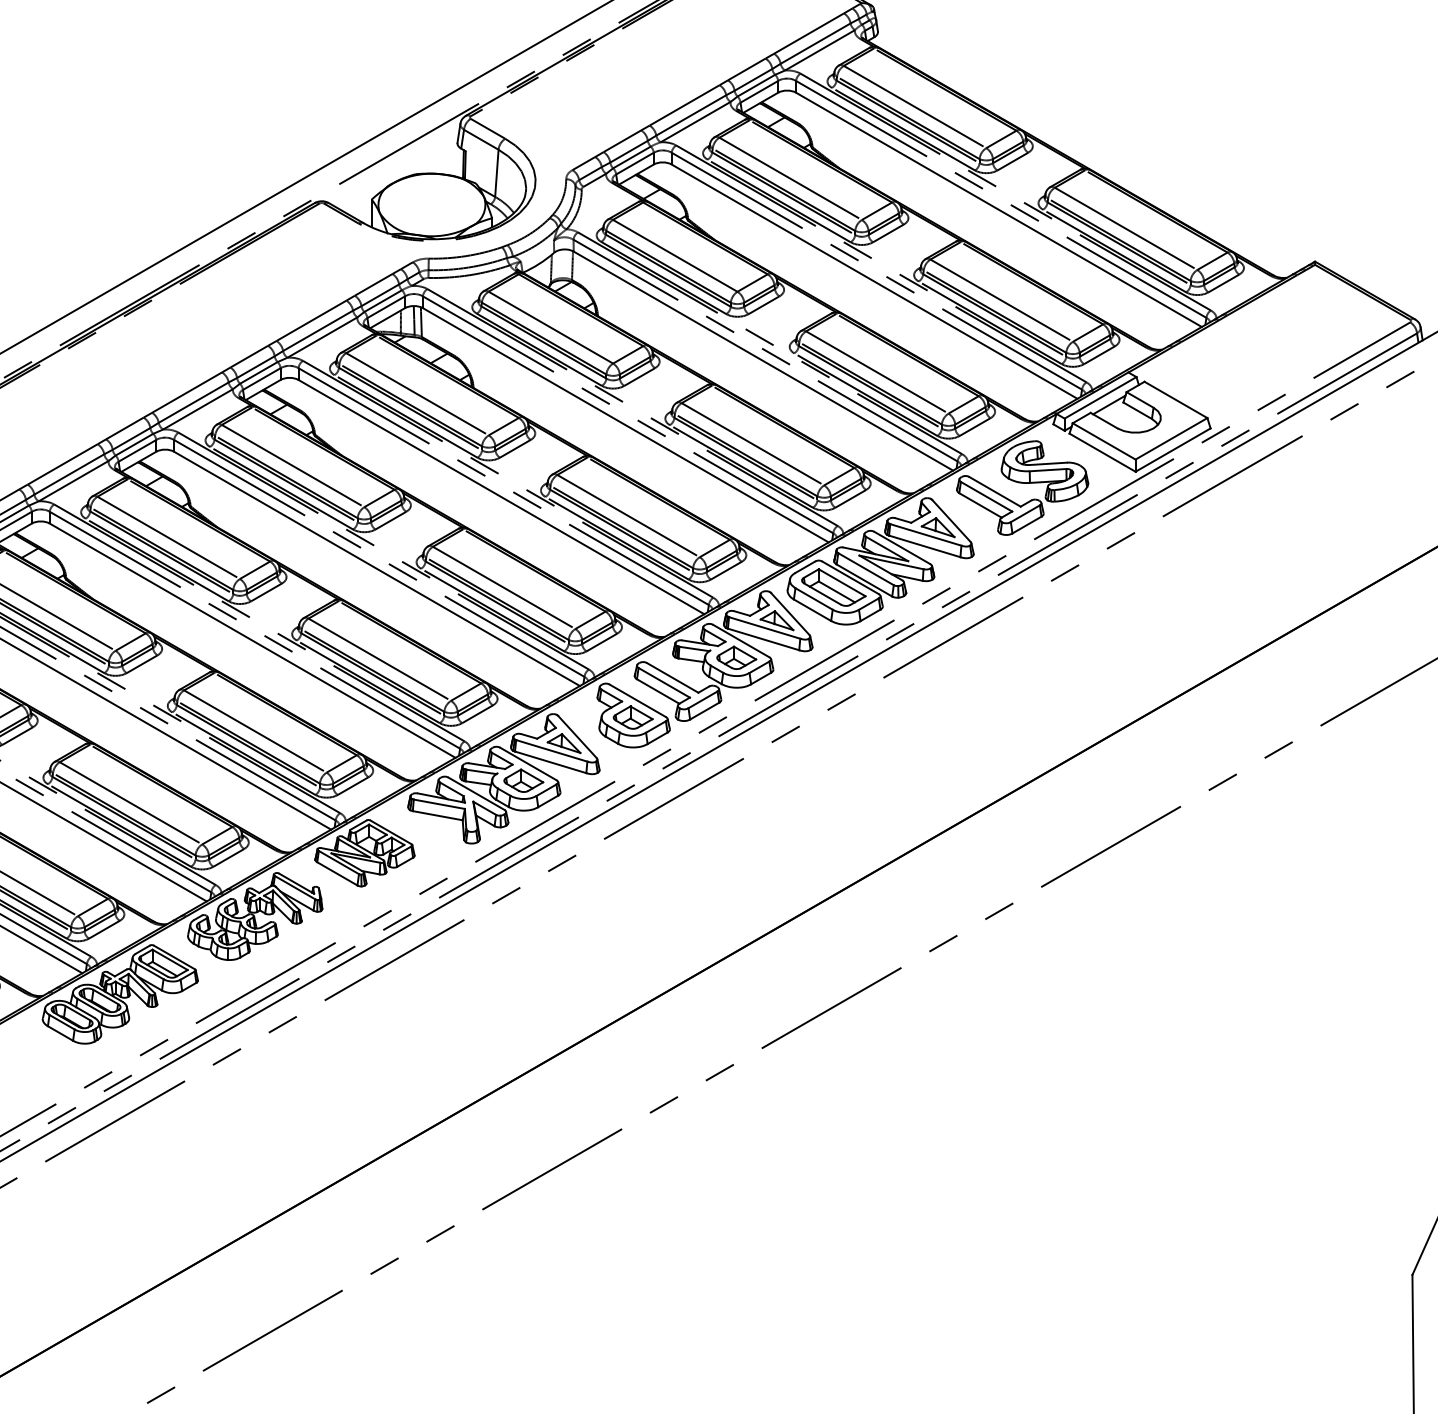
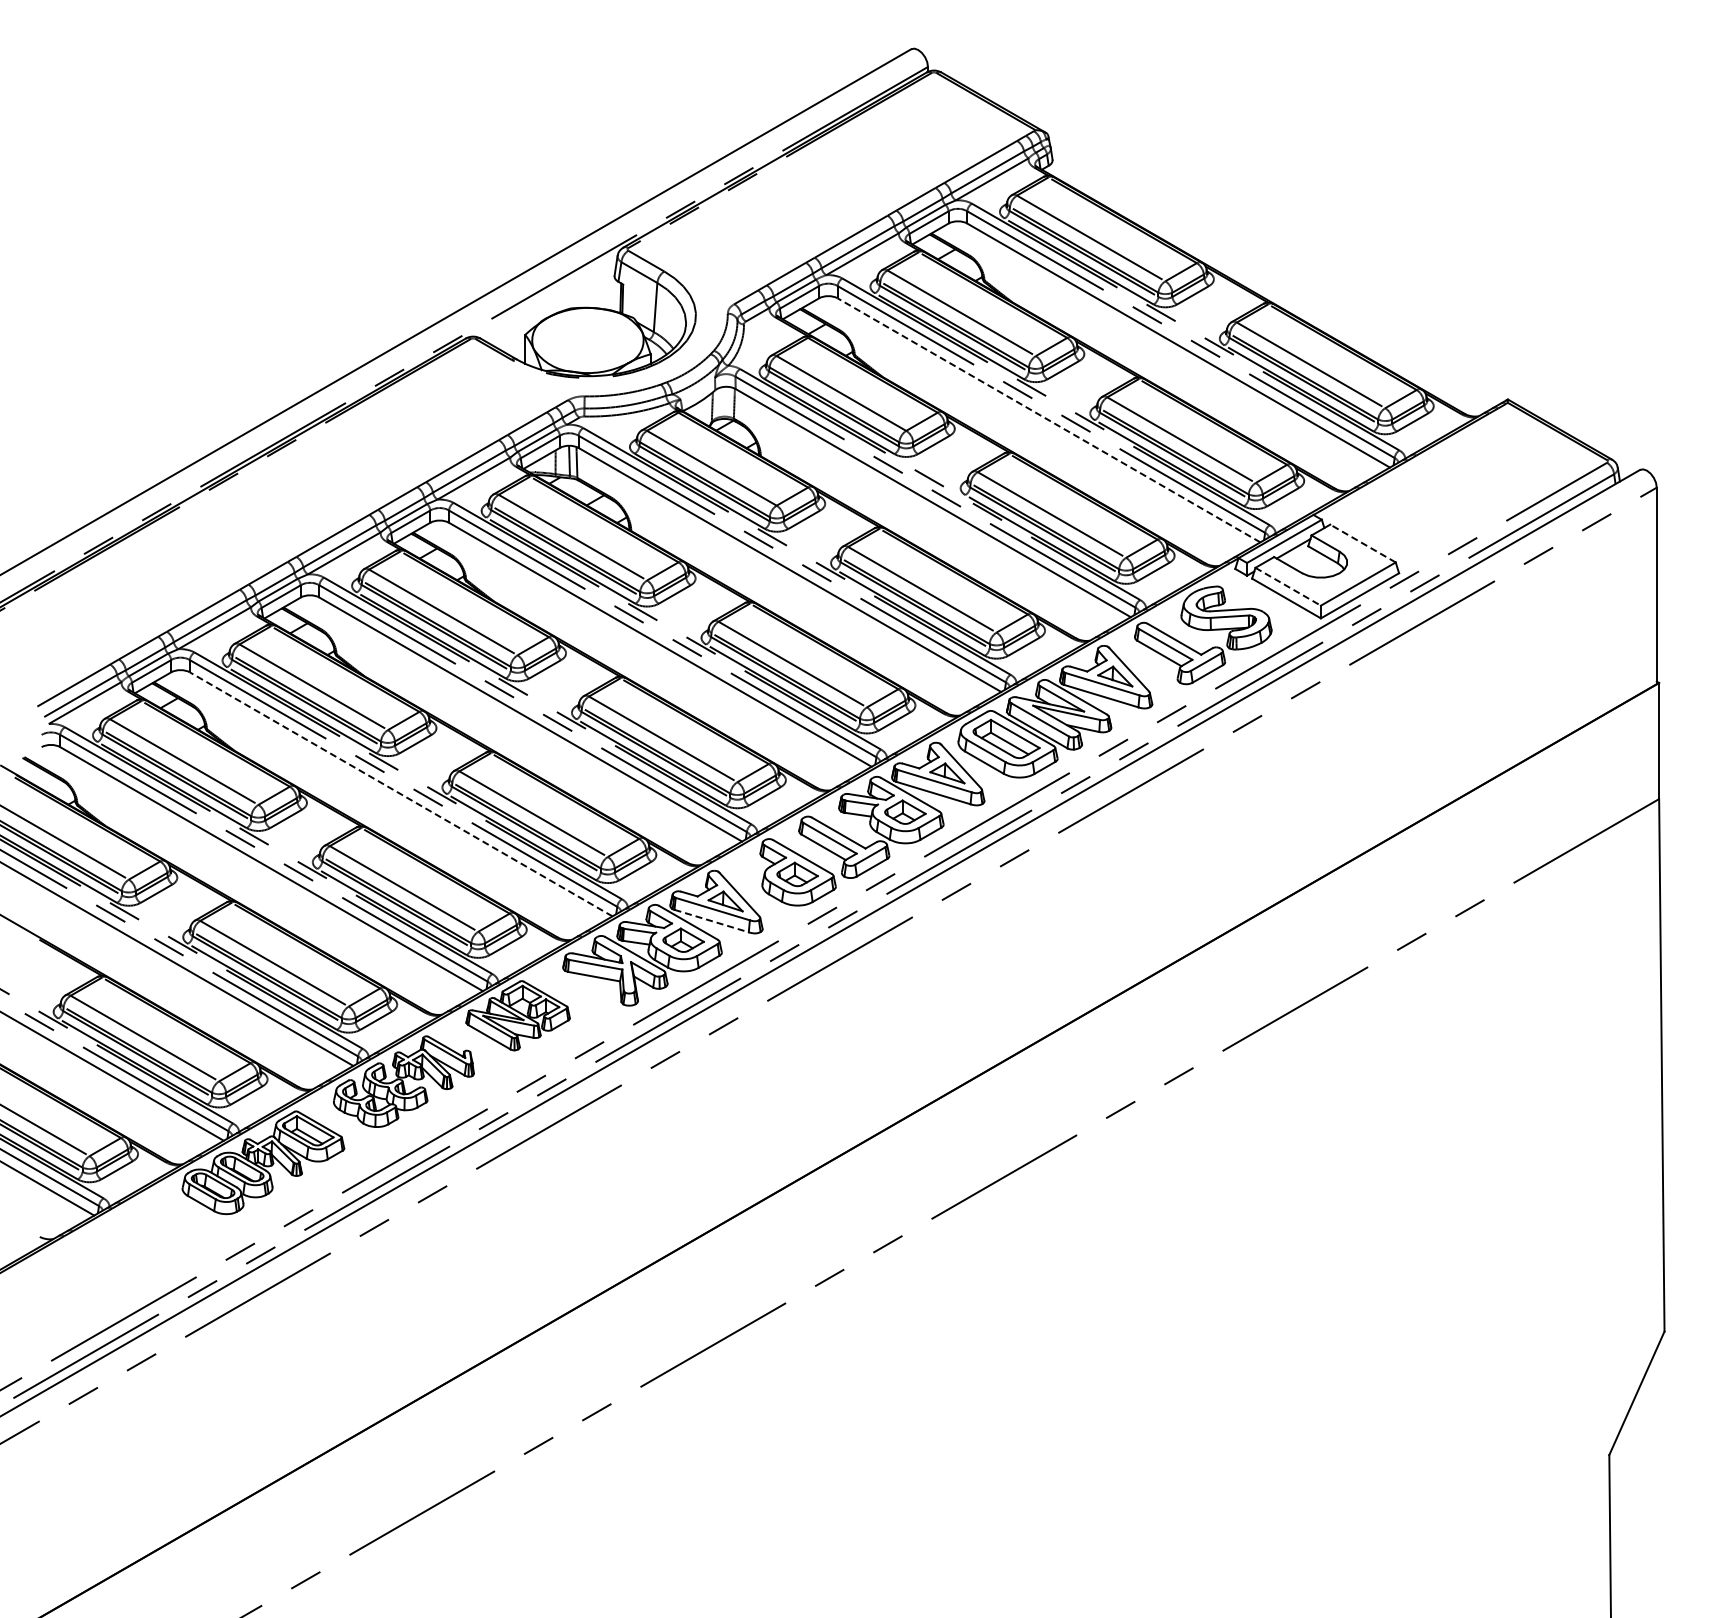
line: (874, 281) -> (1048, 420), solid -> dashed
line: (1176, 399) -> (1363, 543), solid -> dashed
line: (1104, 441) -> (1288, 586), solid -> dashed
line: (251, 640) -> (400, 794), solid -> dashed
line: (550, 762) -> (711, 921), solid -> dashed

